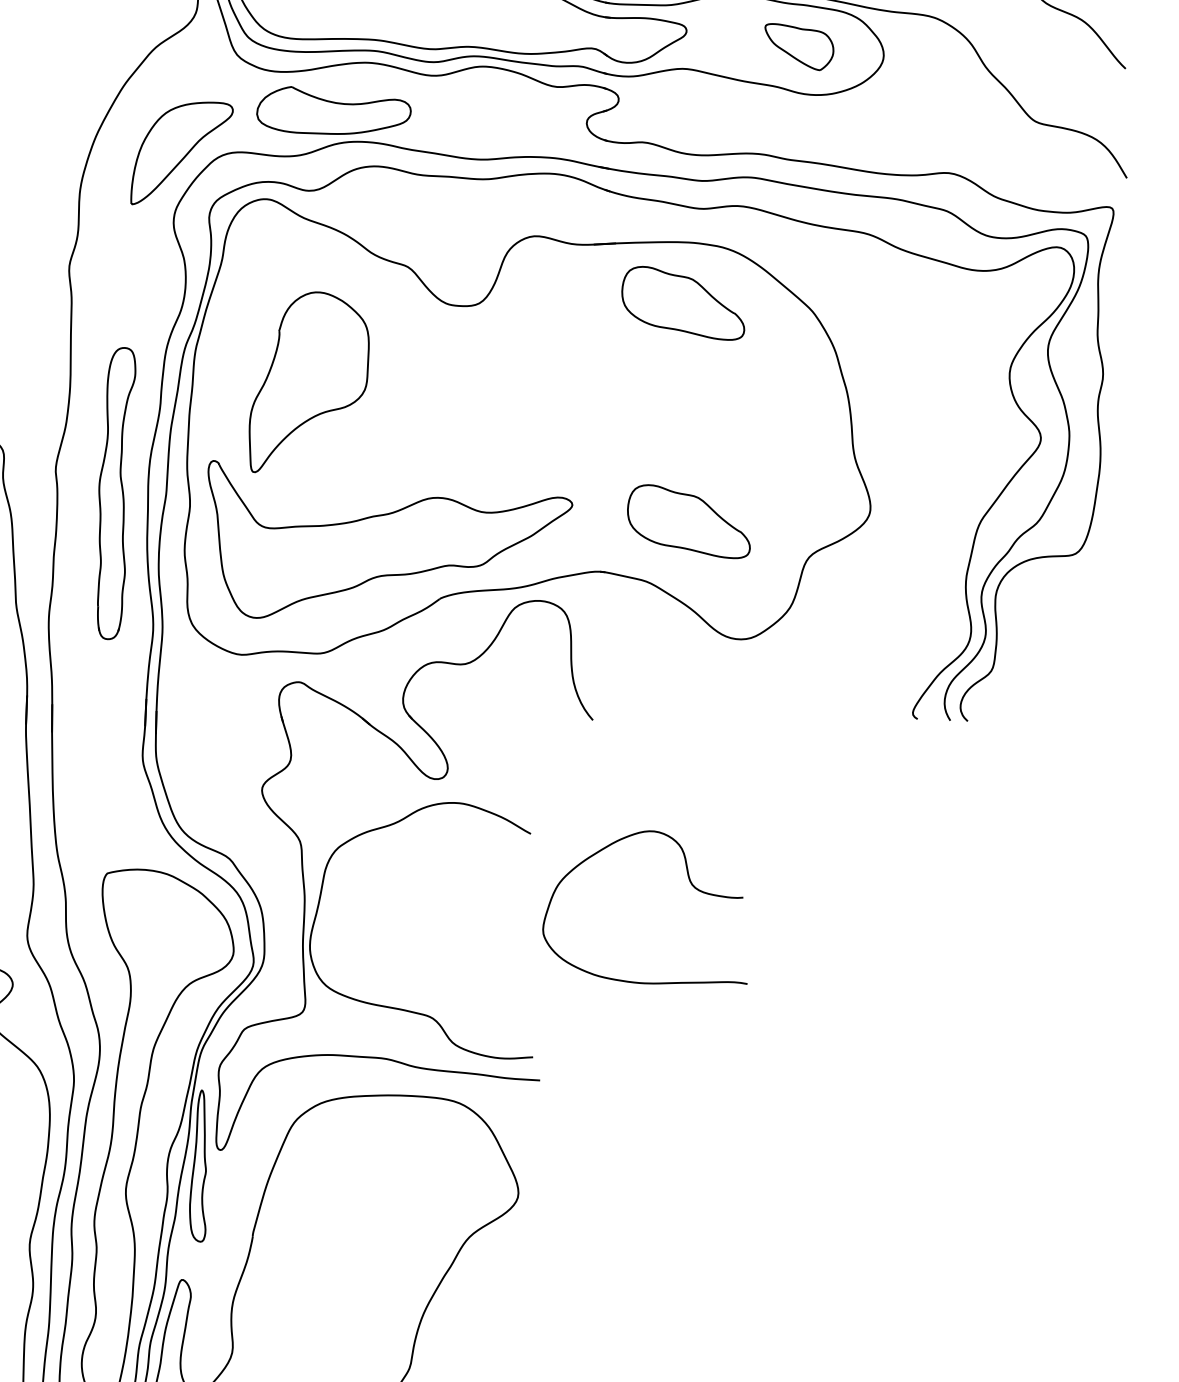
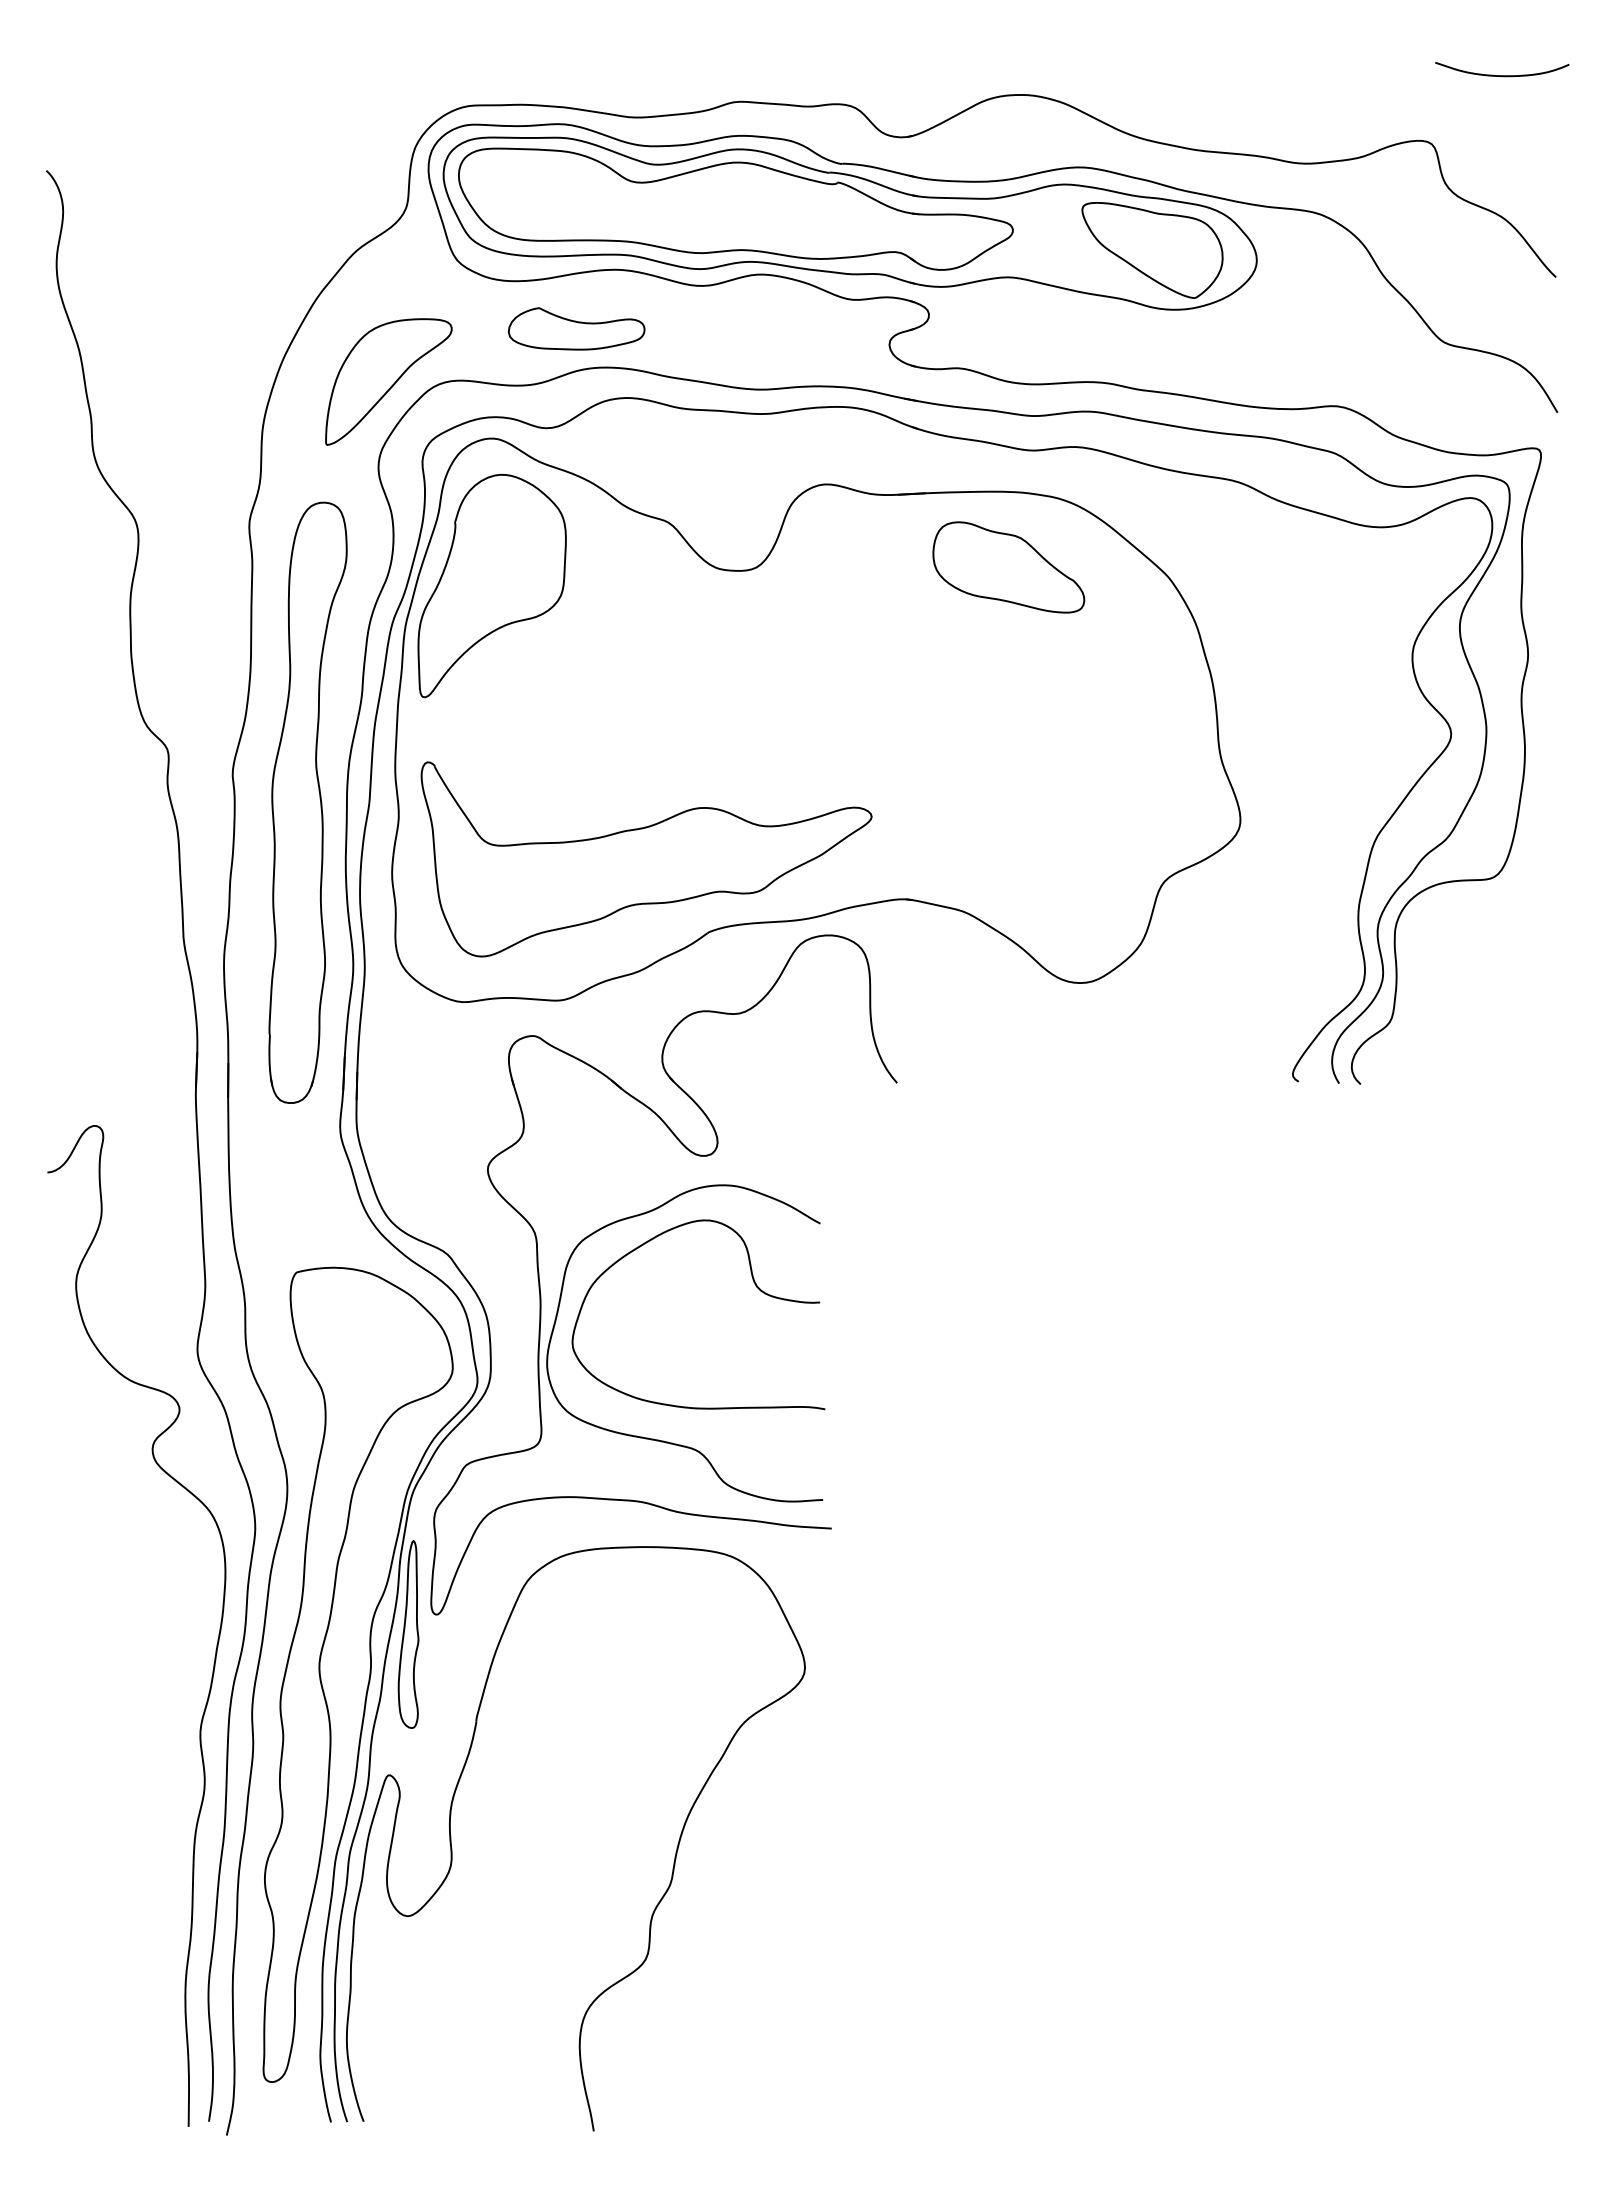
part: (799, 47) -> (1152, 250), size x1.67
part: (333, 110) -> (576, 328), size x0.71
part: (308, 382) -> (491, 586), moved
part: (116, 493) -> (307, 802), size x1.67
part: (688, 521) -> (1015, 837), removed
curve: (691, 884) -> (755, 1286), moved

